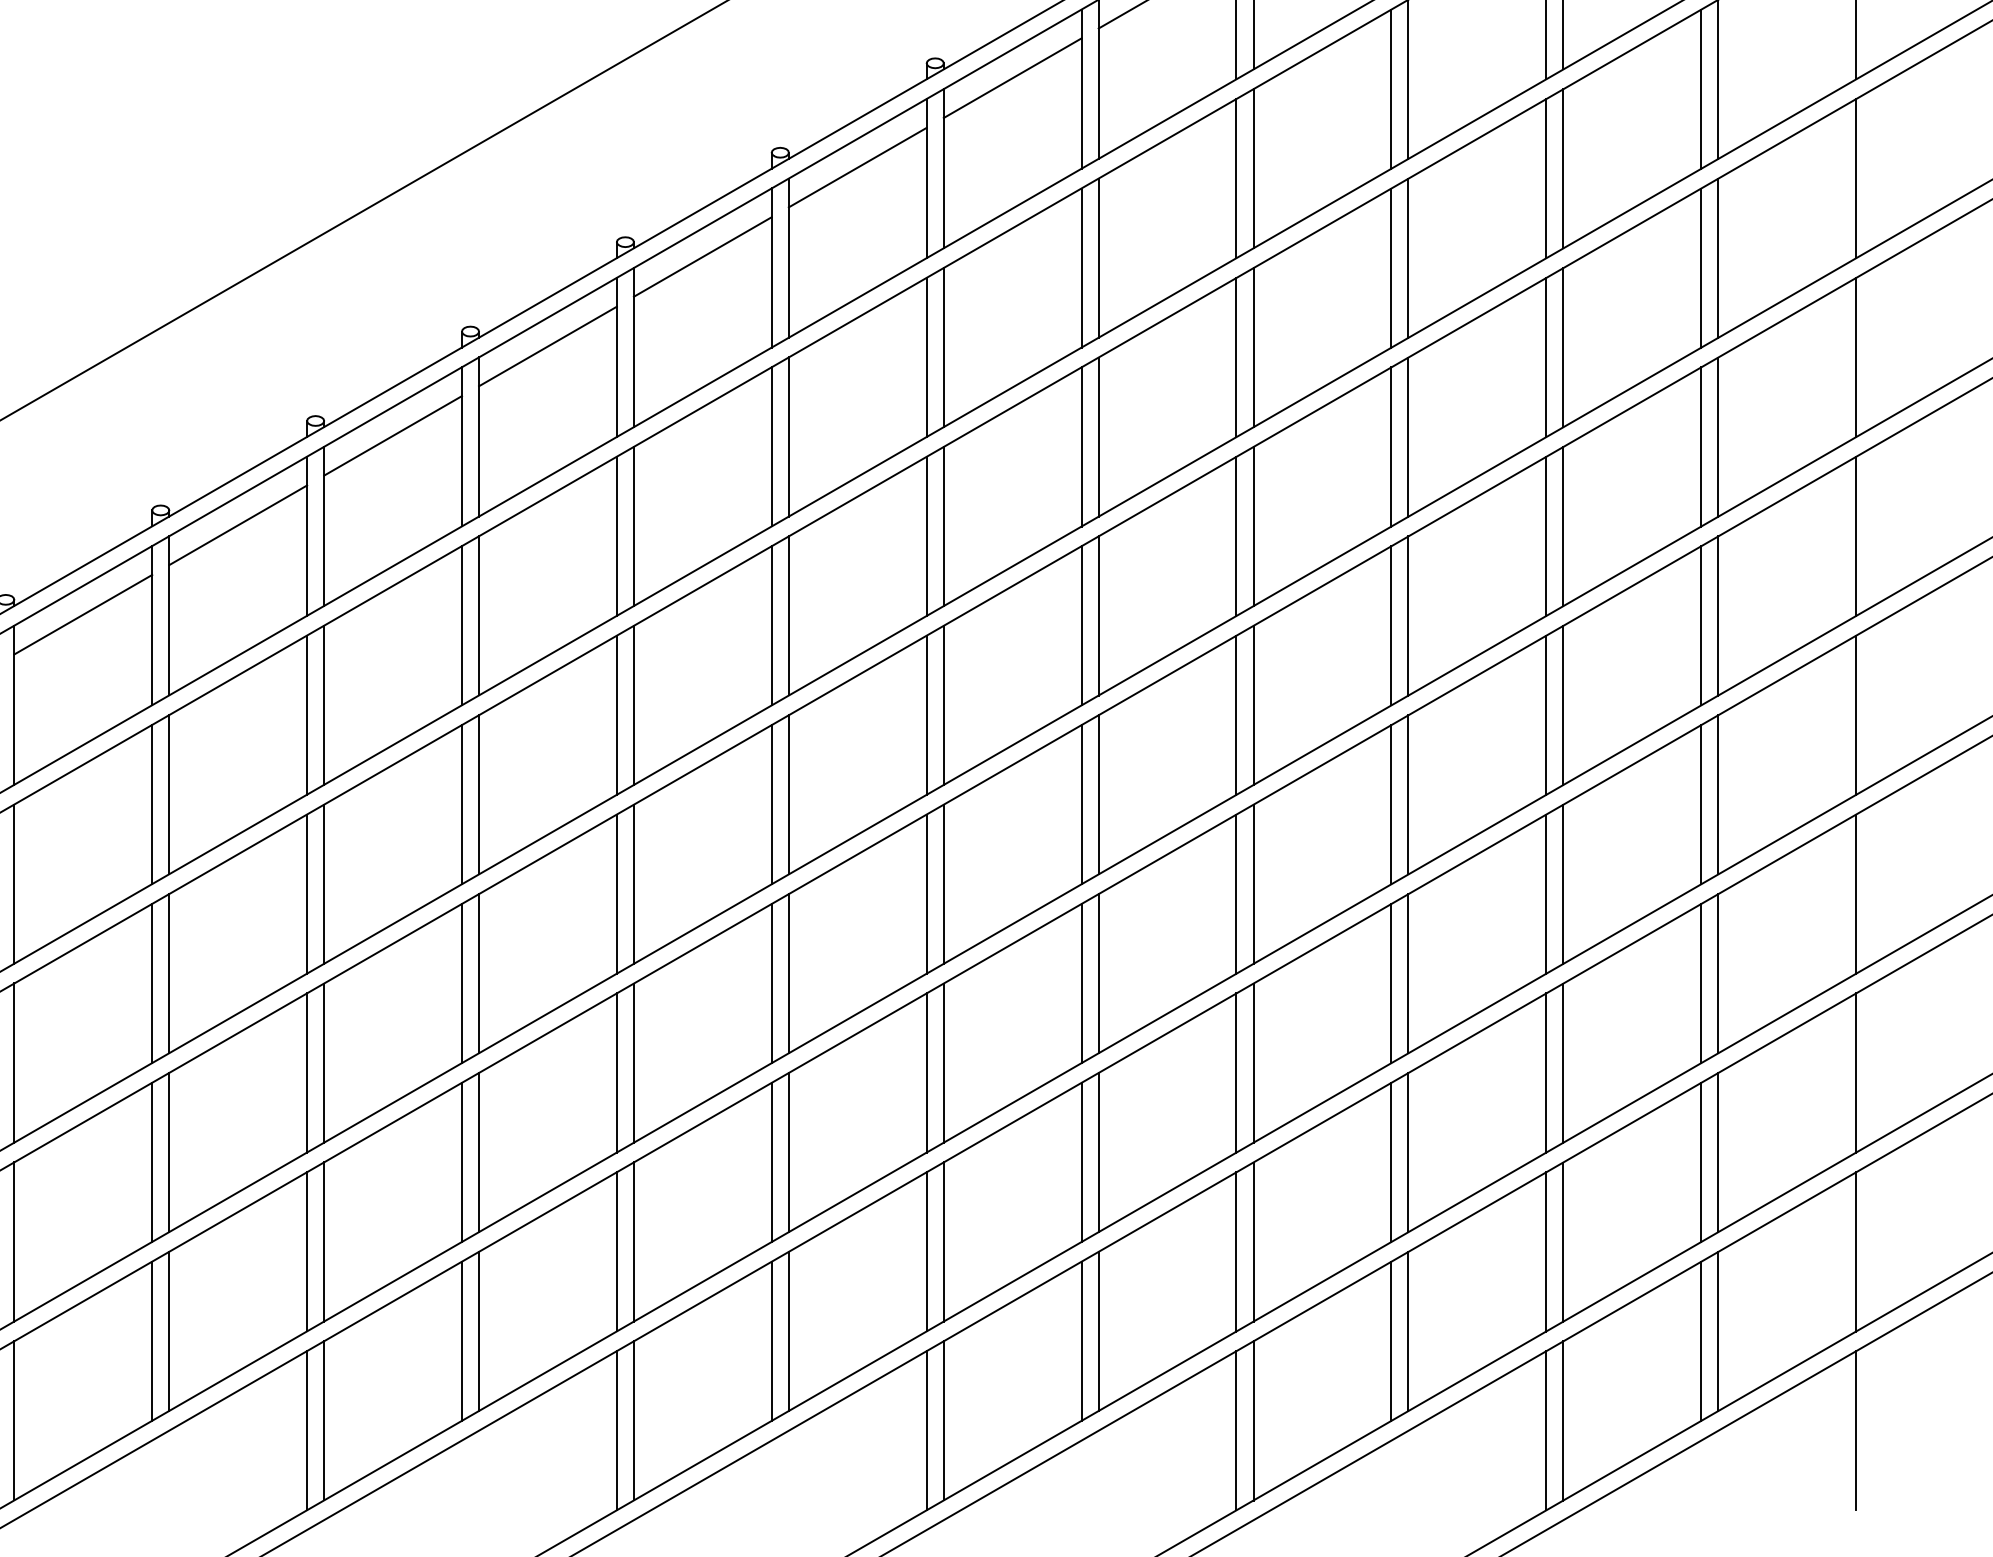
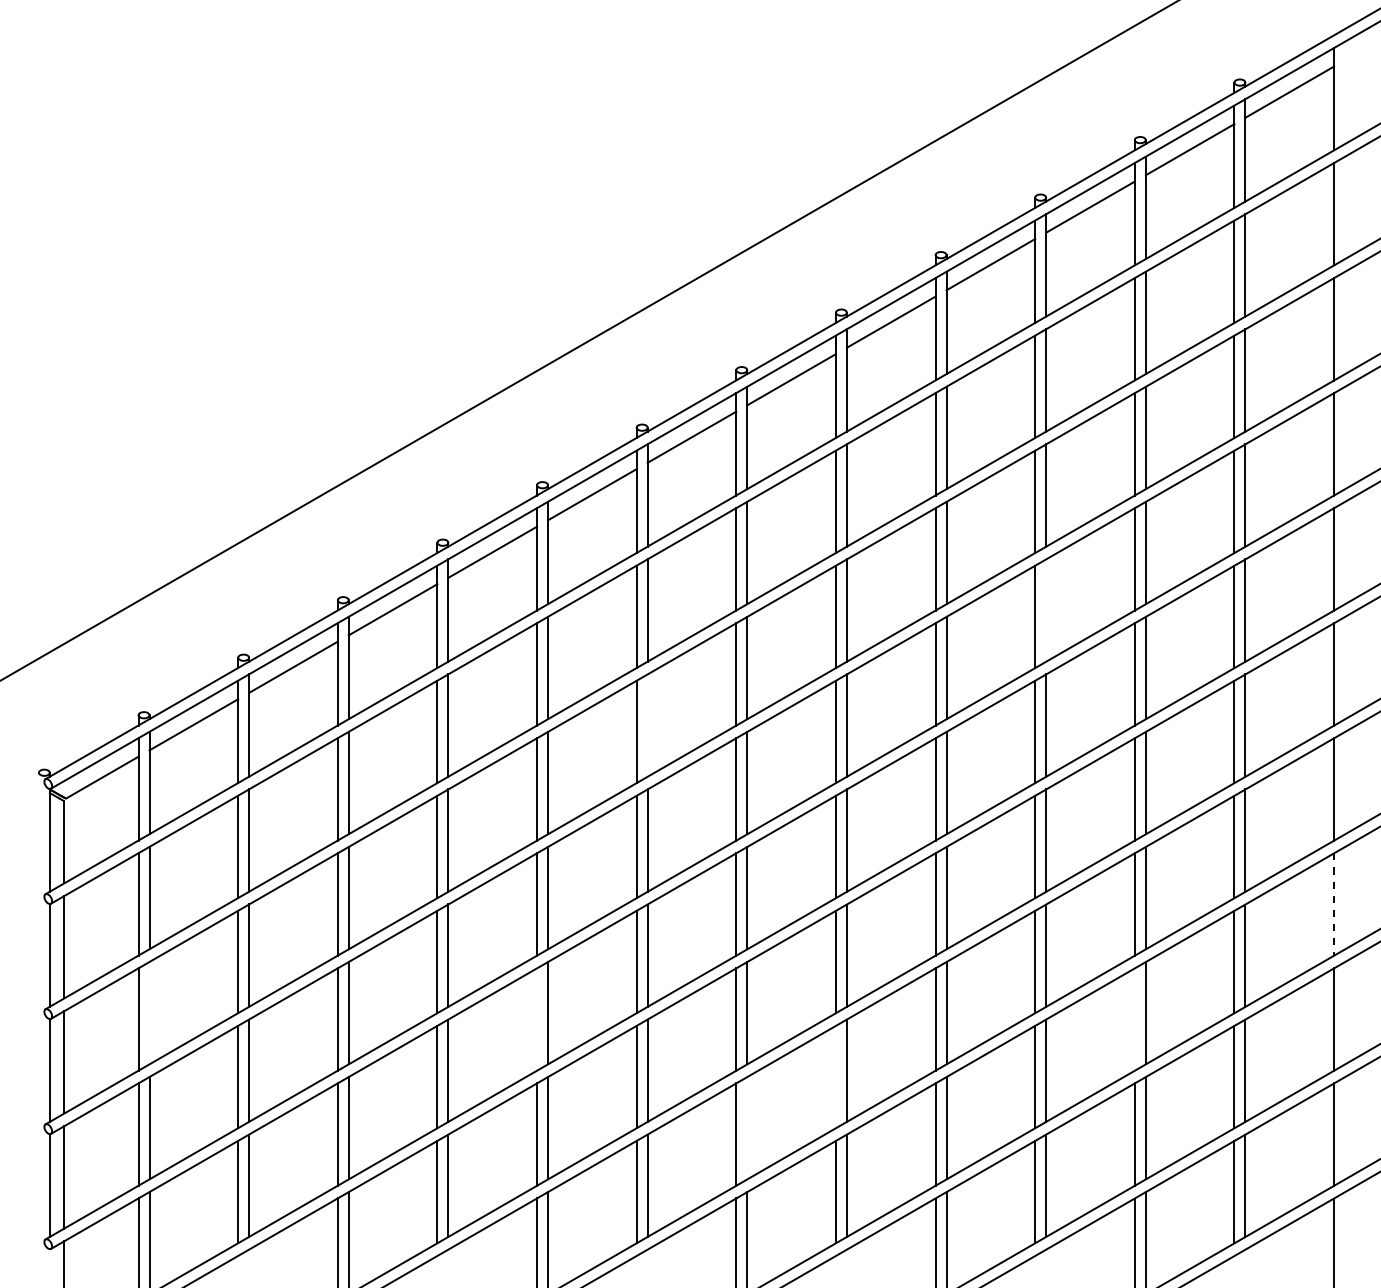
line: (1408, 436) -> (1046, 610), removed
line: (788, 615) -> (647, 725), removed
line: (1856, 895) -> (1334, 905), solid -> dashed
line: (14, 1062) -> (149, 1012), removed
line: (617, 1072) -> (537, 1019), removed
line: (1545, 1072) -> (1134, 1019), removed
line: (1080, 1161) -> (835, 1076), removed
line: (944, 1242) -> (747, 1128), removed

